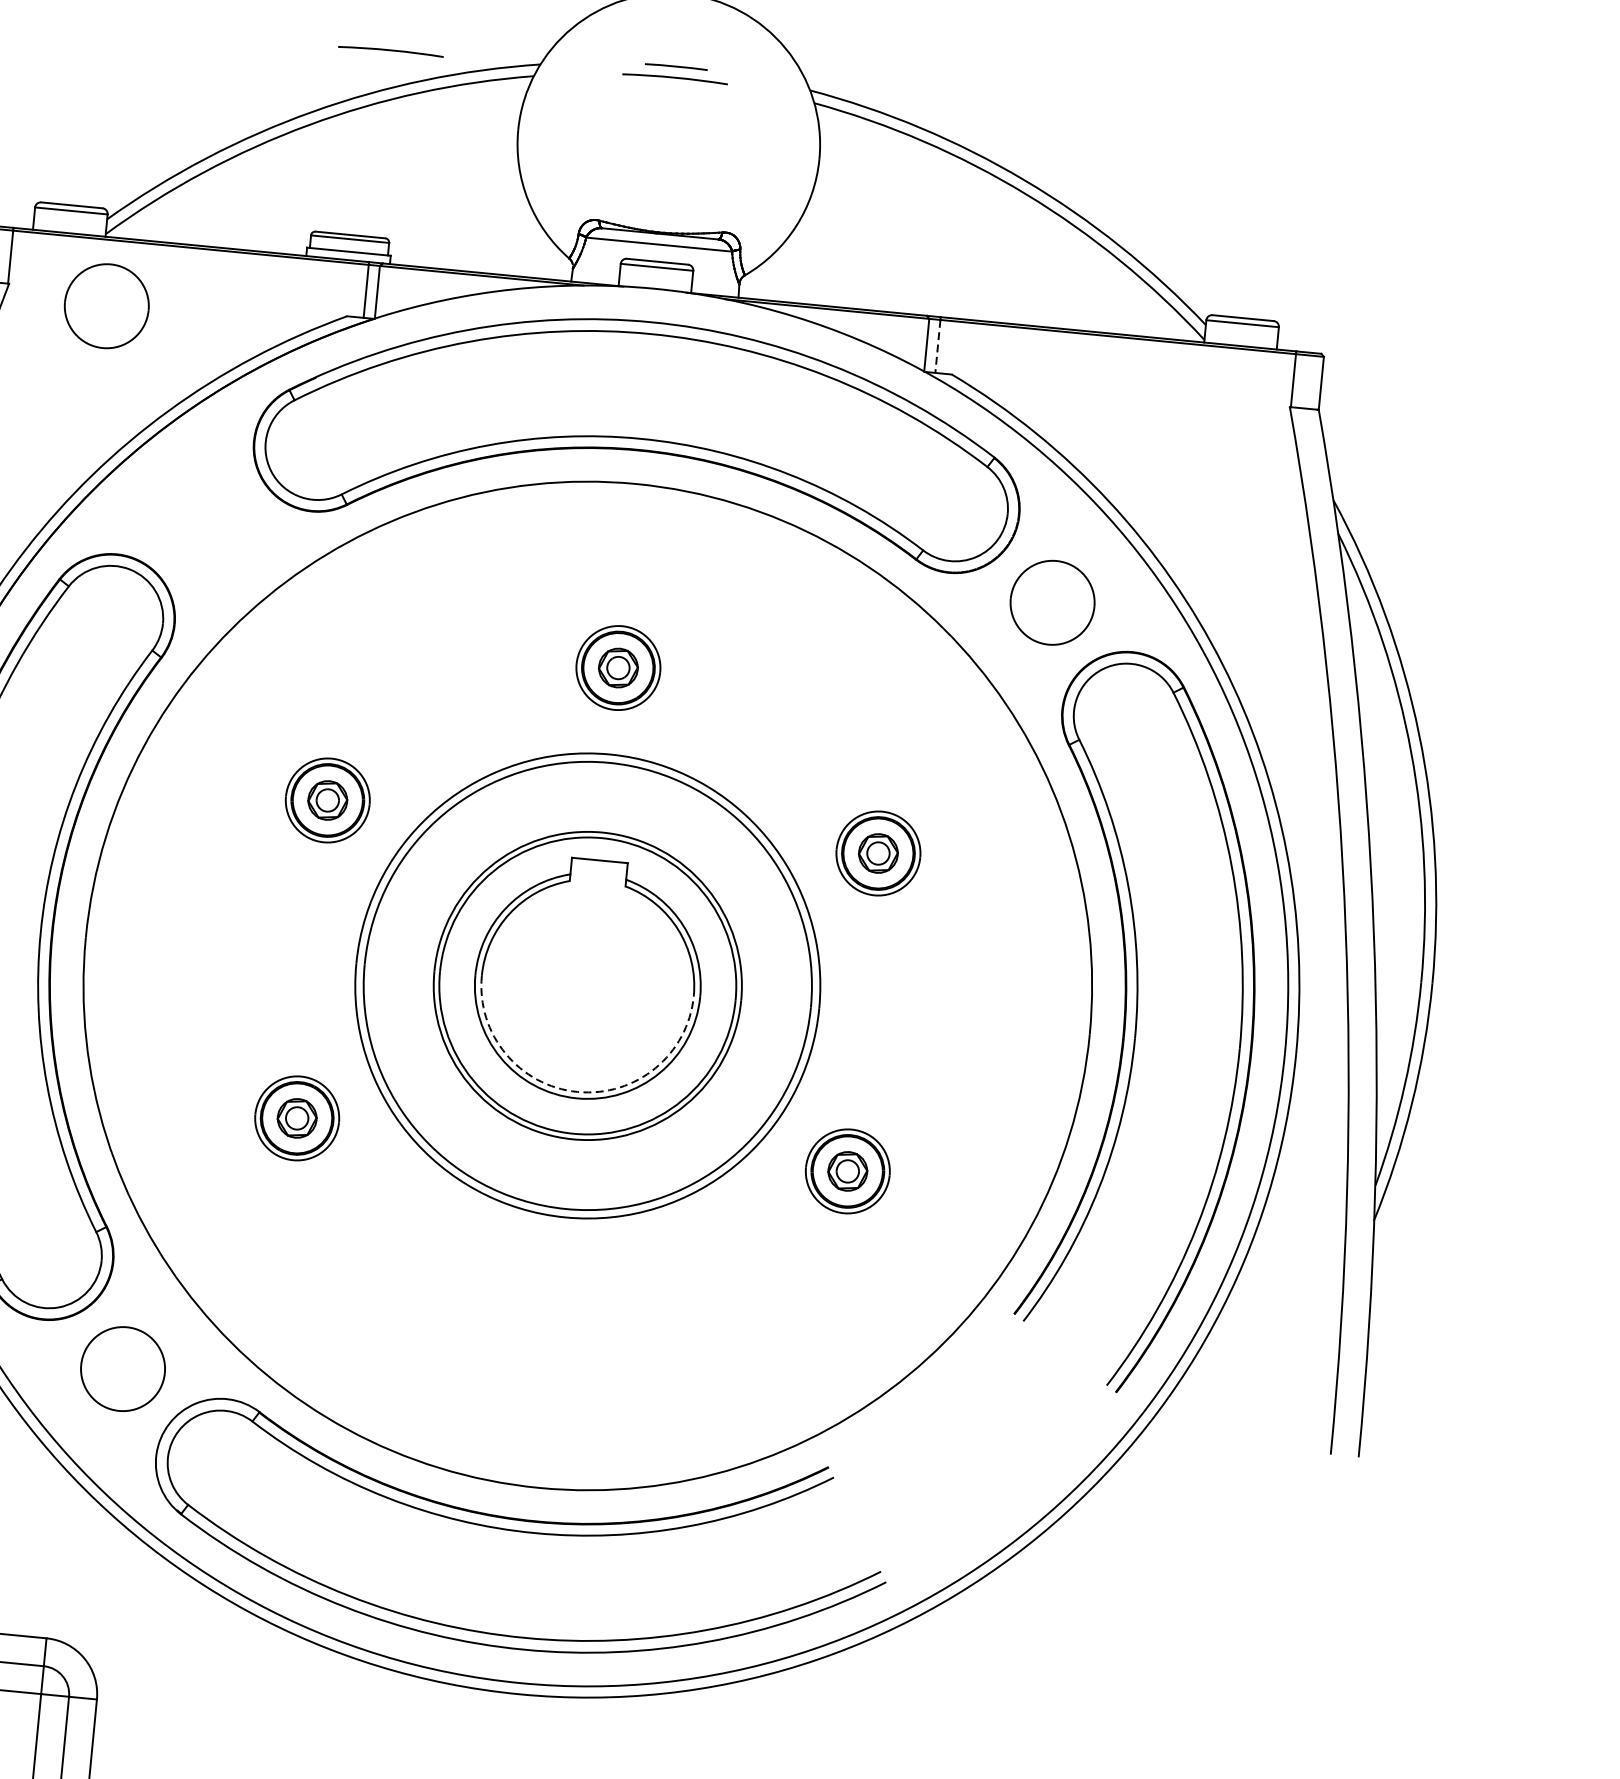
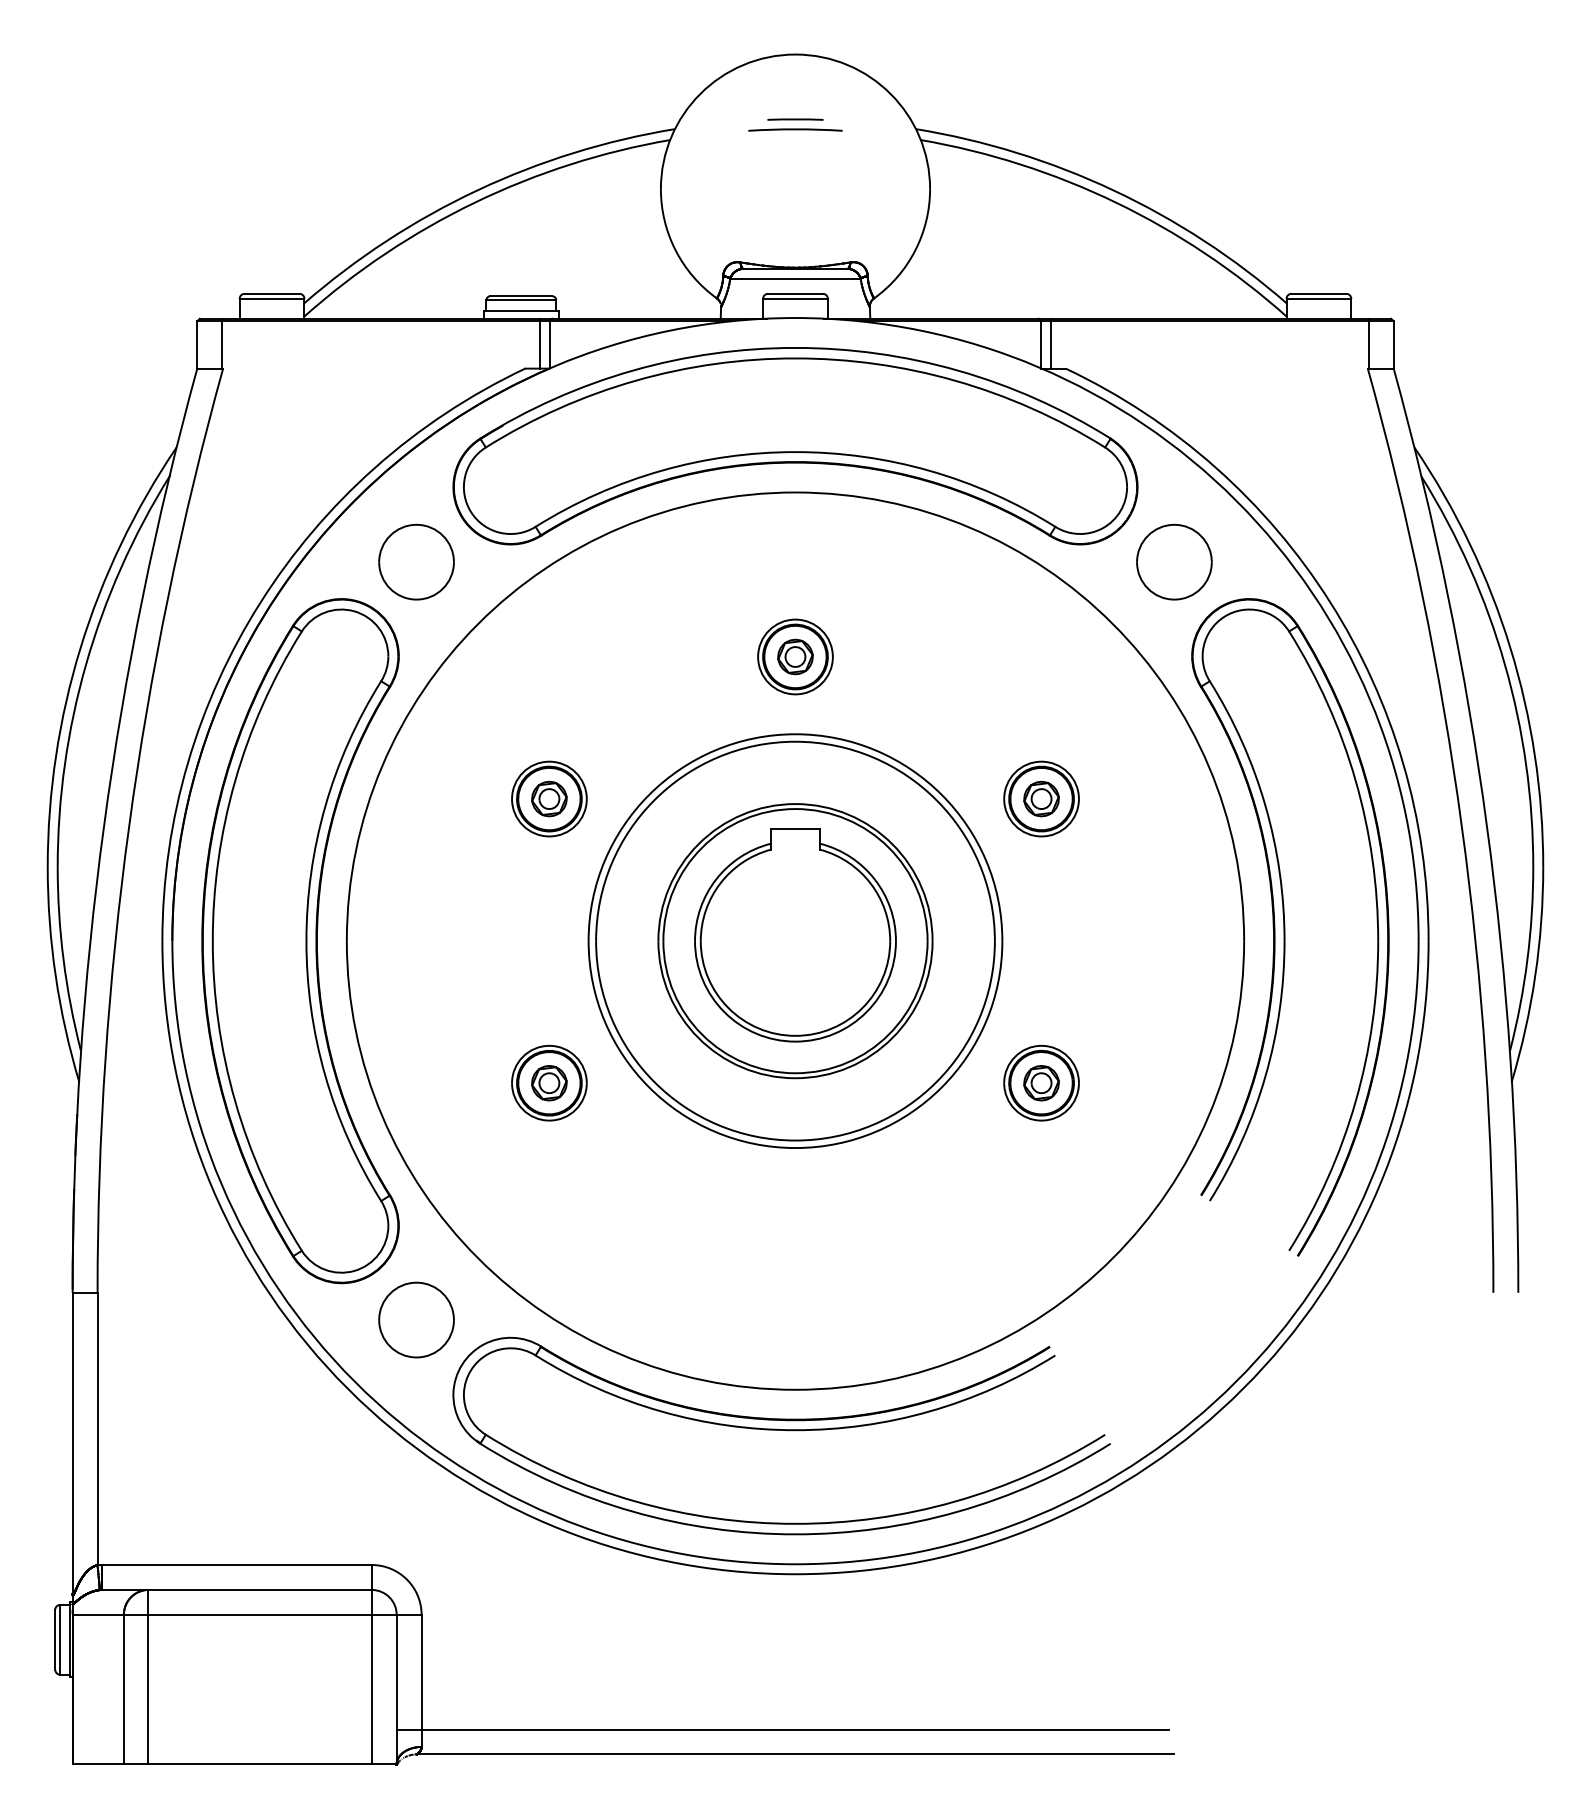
line: (391, 50) -> (541, 129), removed
part: (106, 305) -> (416, 561), moved
line: (937, 345) -> (1050, 344), dashed -> solid
arc: (577, 1091) -> (795, 1035), dashed -> solid

